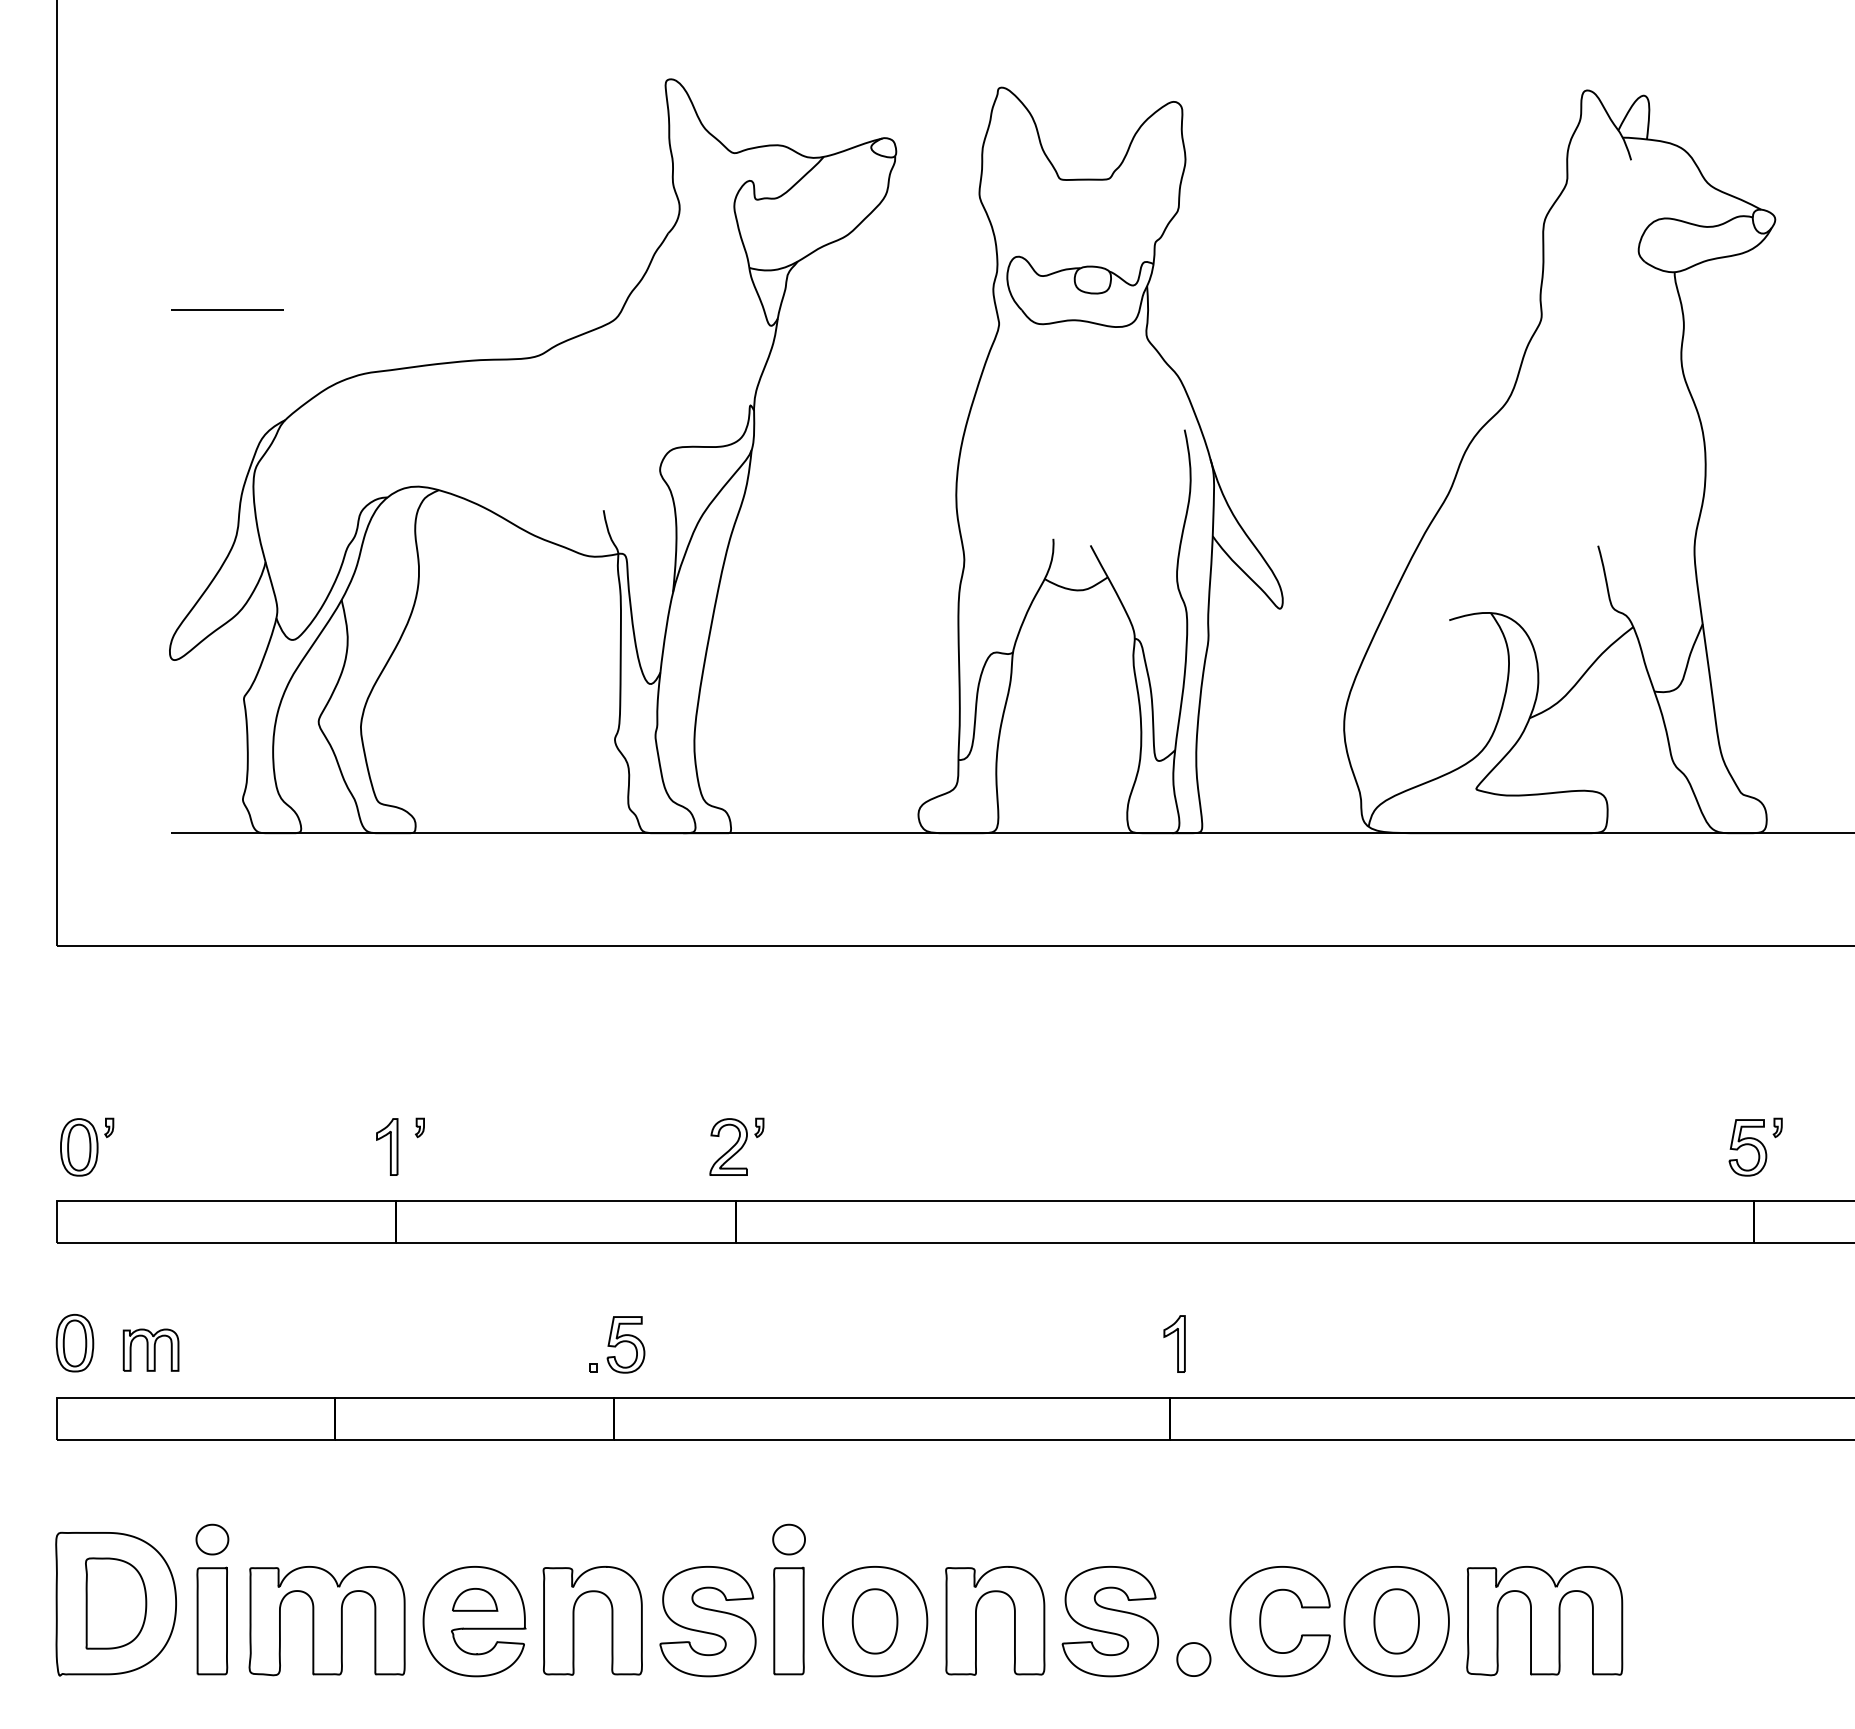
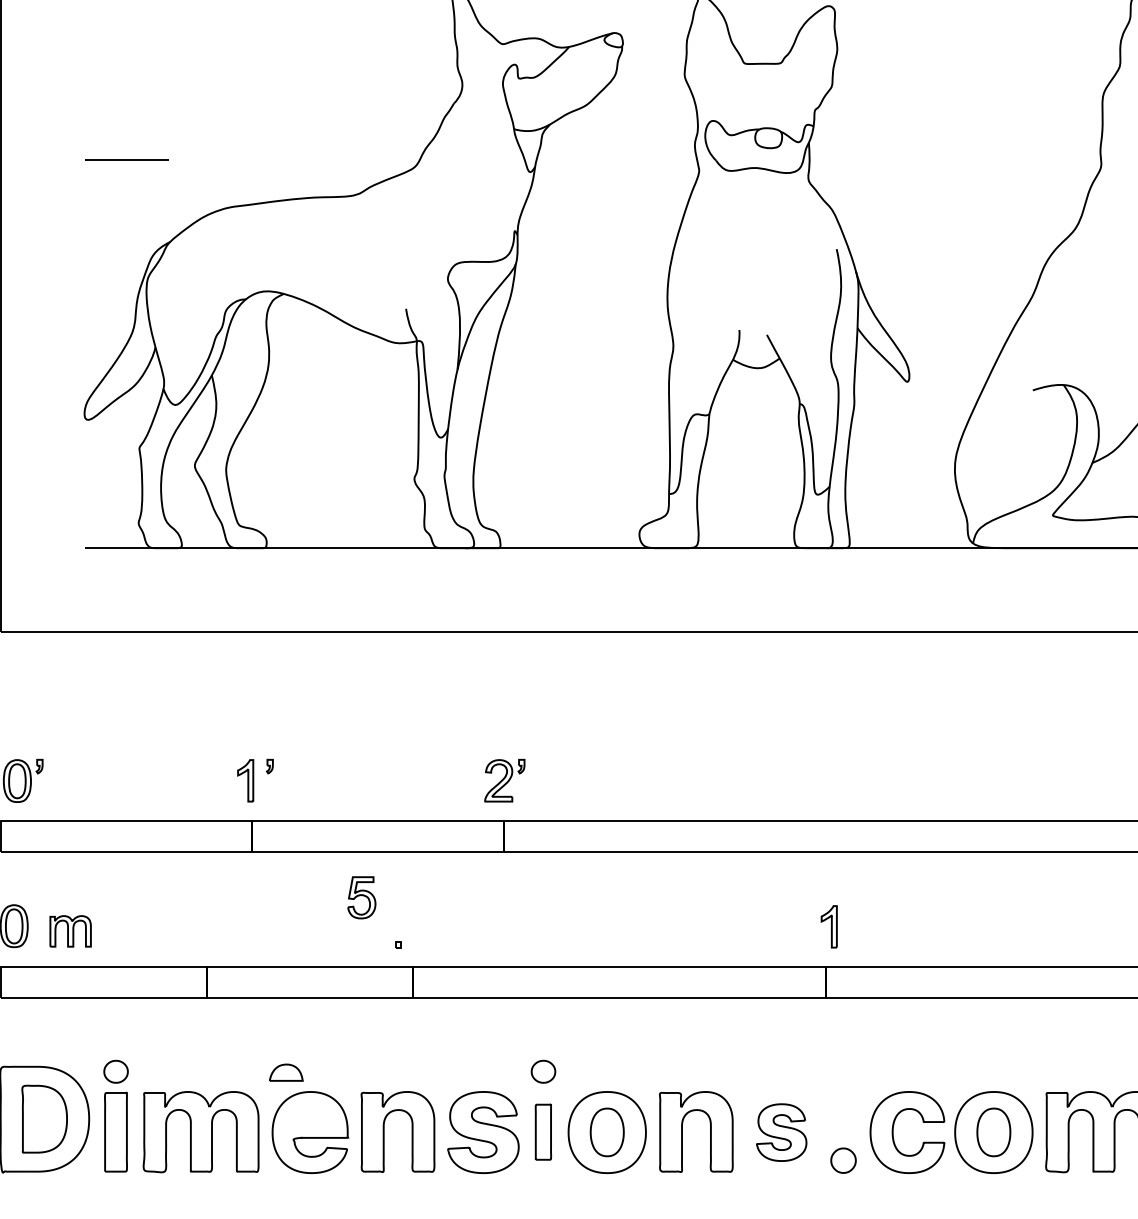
part: (625, 1344) -> (361, 897), moved
part: (475, 1599) -> (286, 1072), moved
part: (788, 1620) -> (543, 1131), size x0.7
part: (1110, 1621) -> (781, 1132), size x0.7

